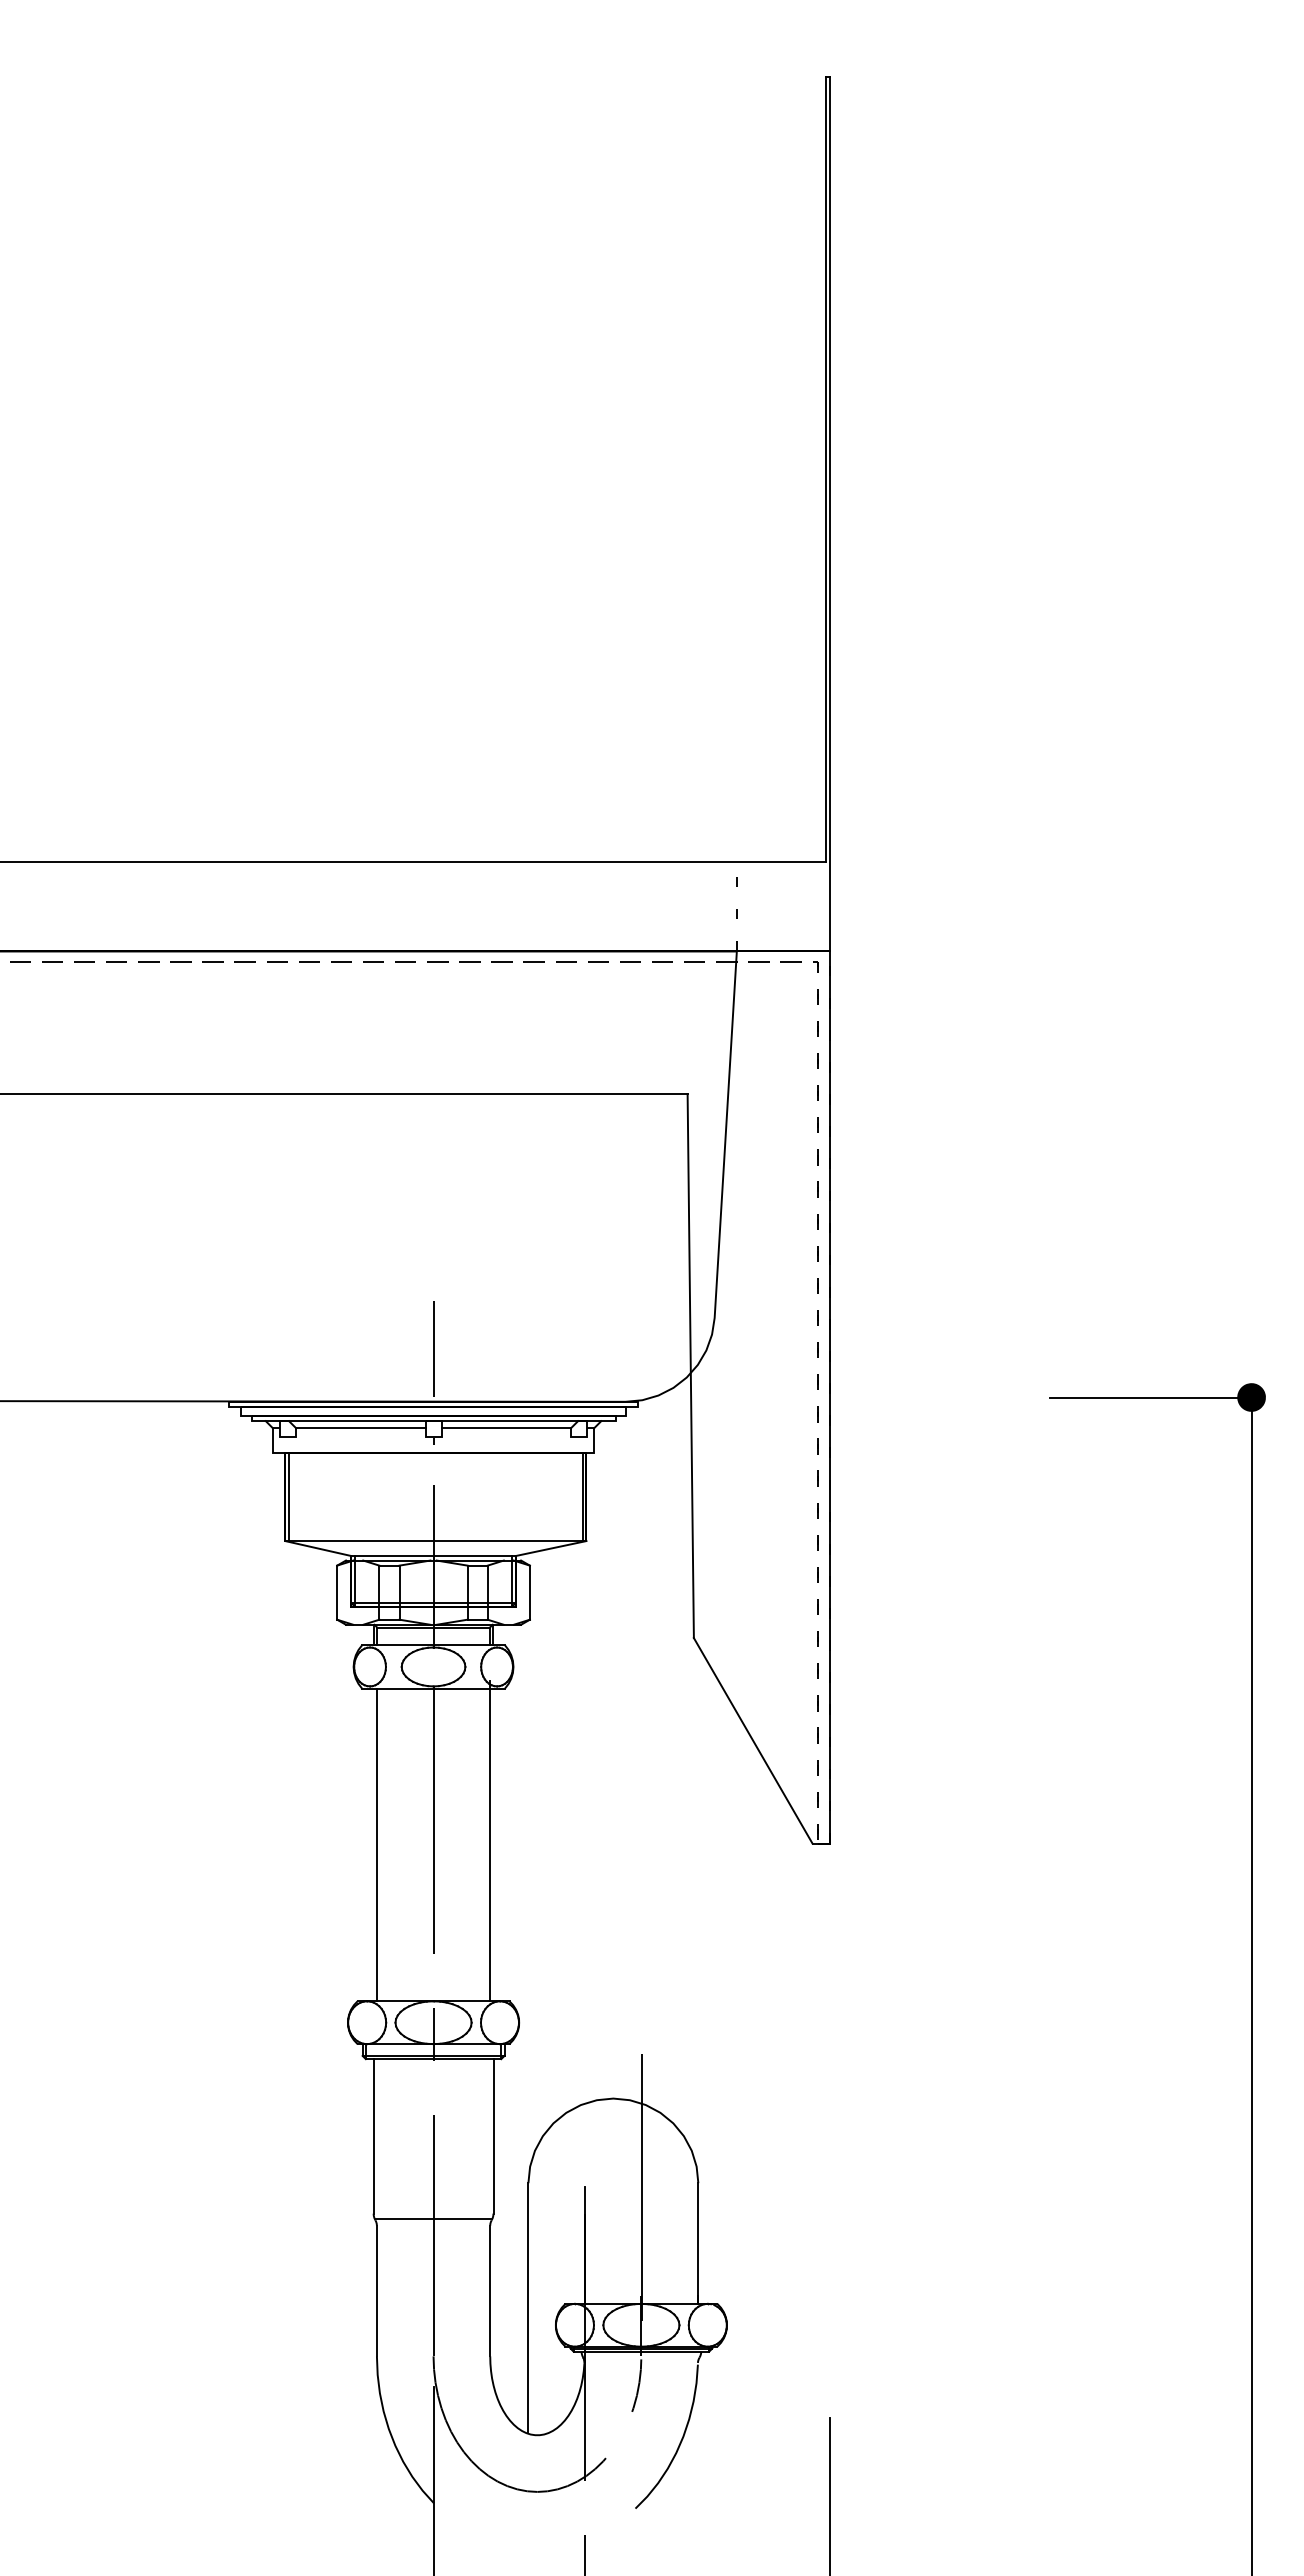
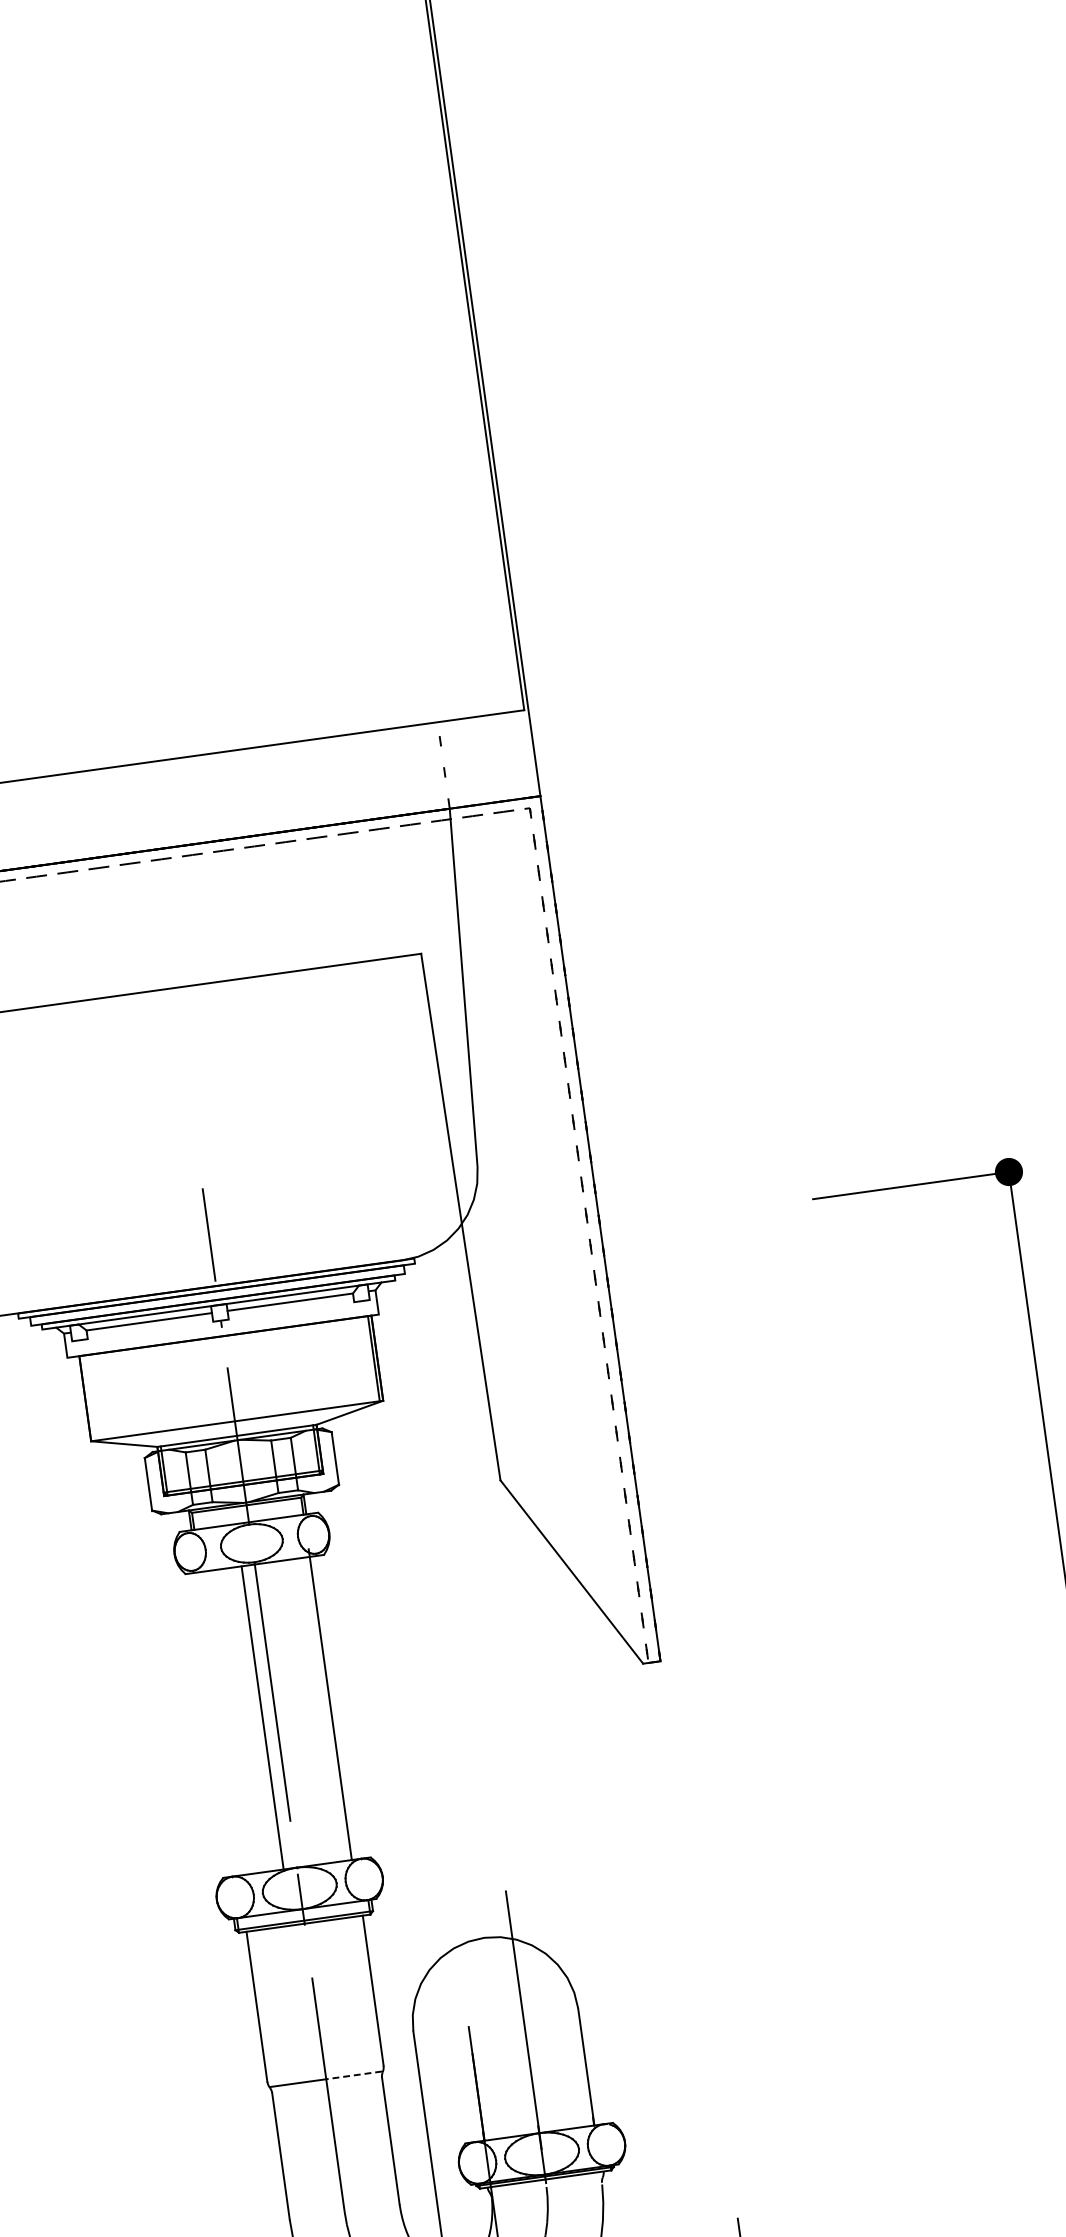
line: (288, 1497) -> (88, 1398), removed
line: (376, 1844) -> (262, 1717), moved
line: (462, 2219) -> (354, 2075), solid -> dashed

